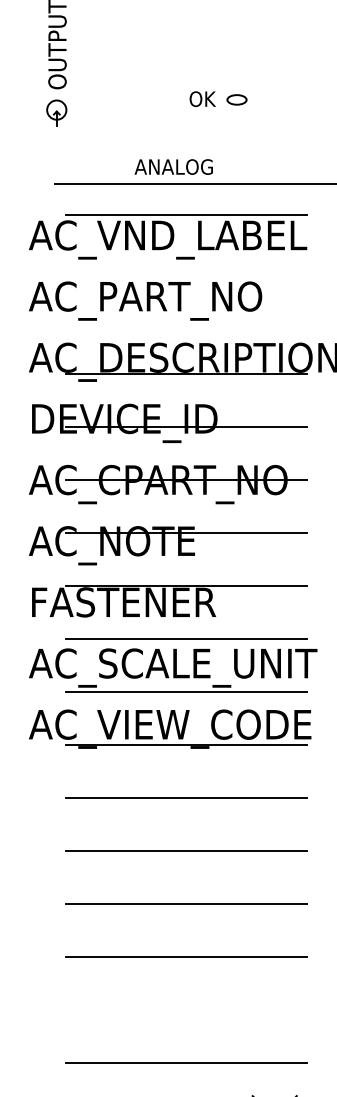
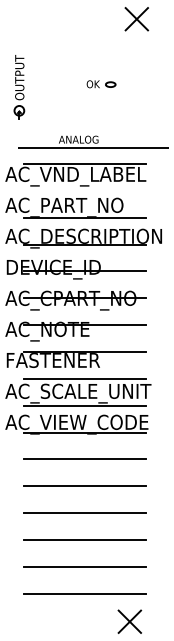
part: (218, 99) -> (101, 84), moved
line: (187, 320) -> (85, 217), added
line: (187, 1009) -> (85, 566), added

